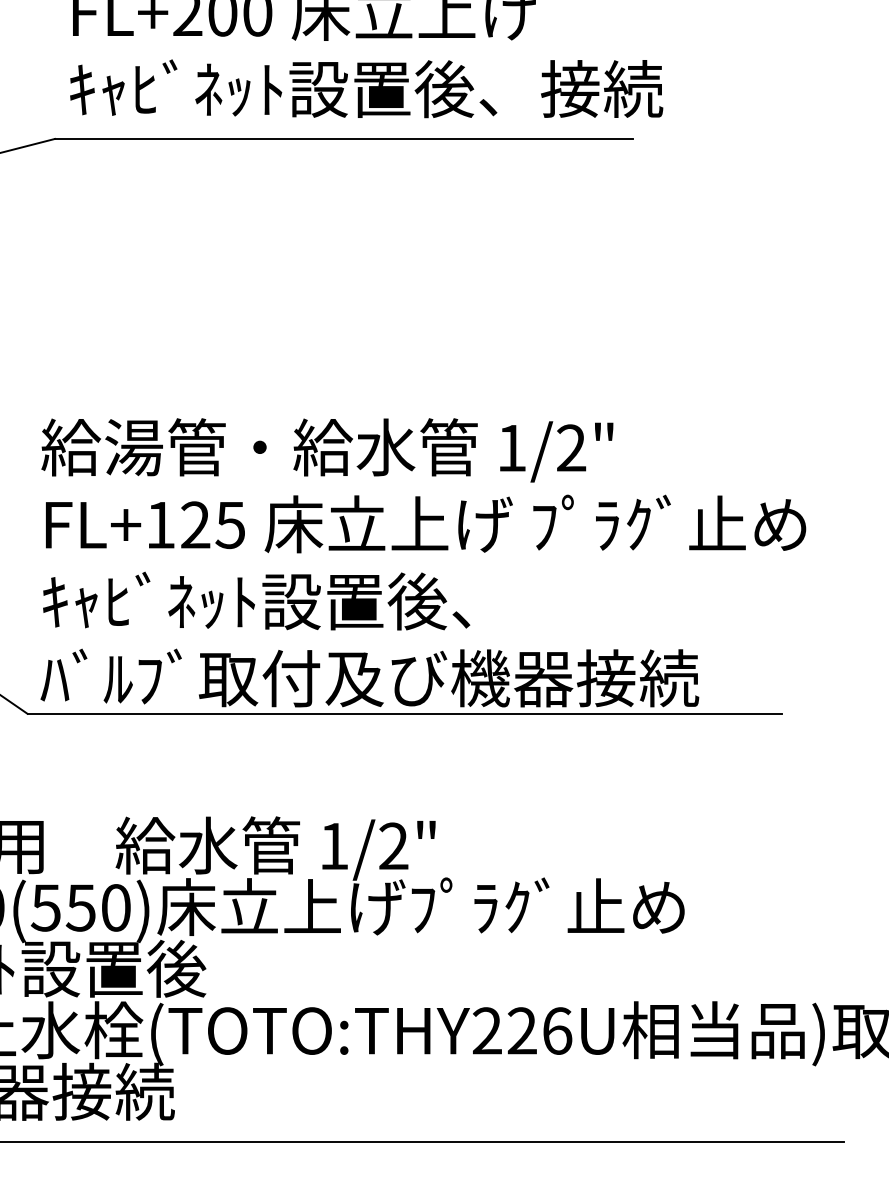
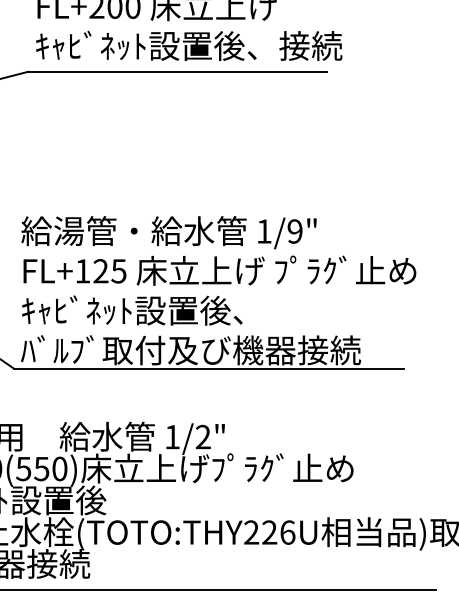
text: (570, 448) -> (294, 231), 1/2" -> 1/9"

